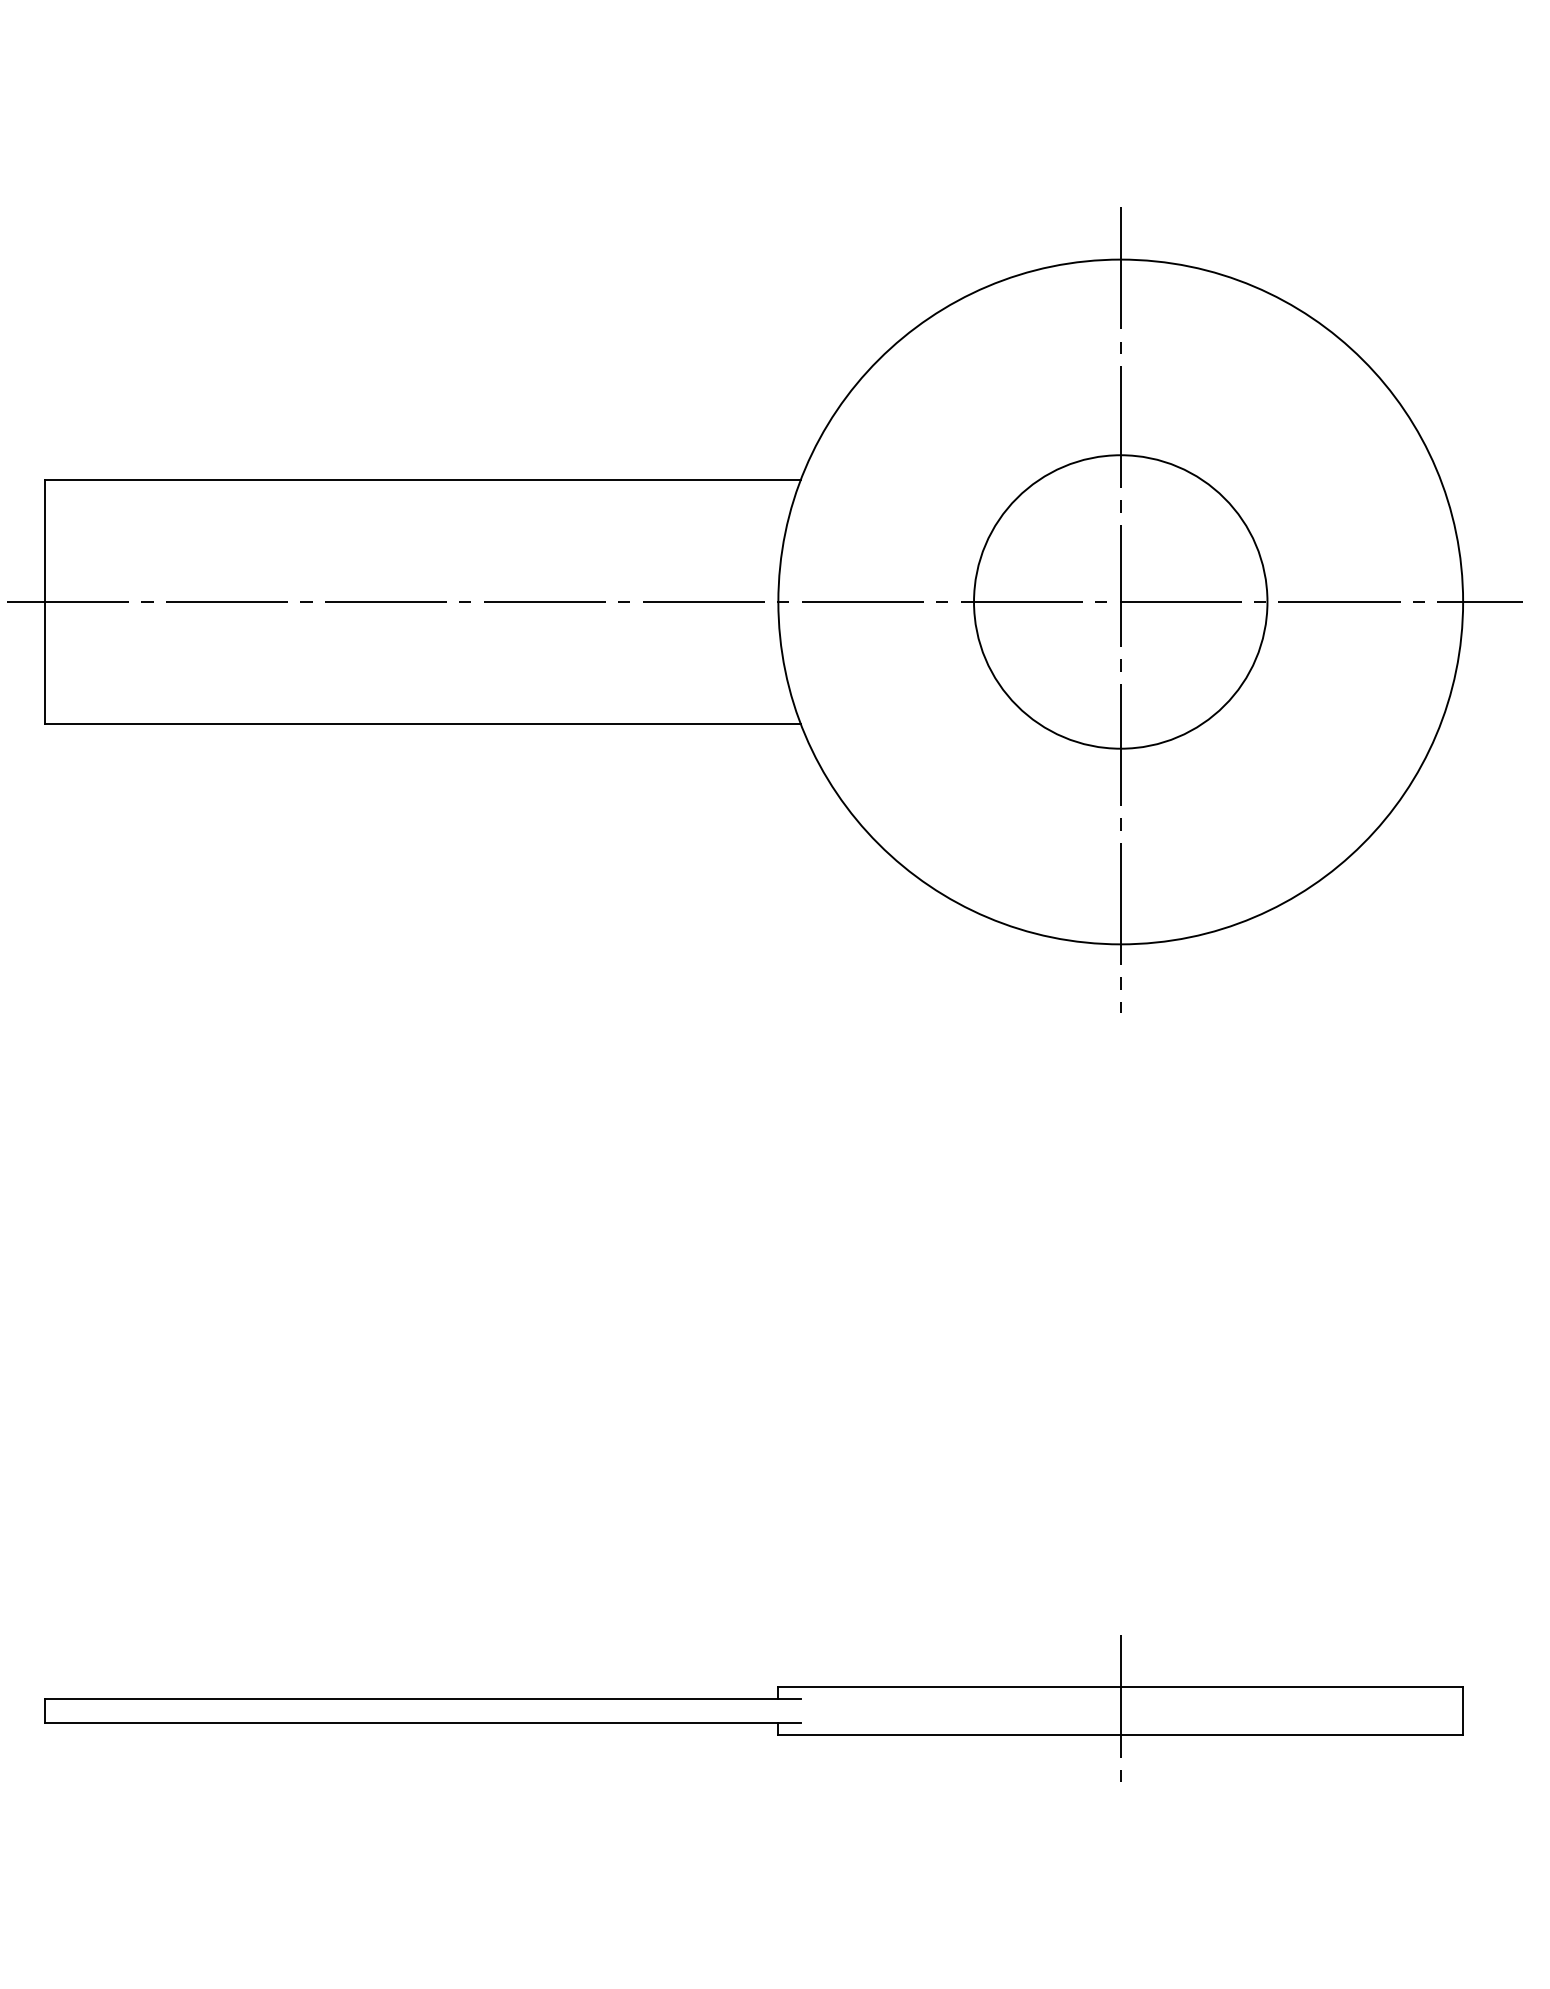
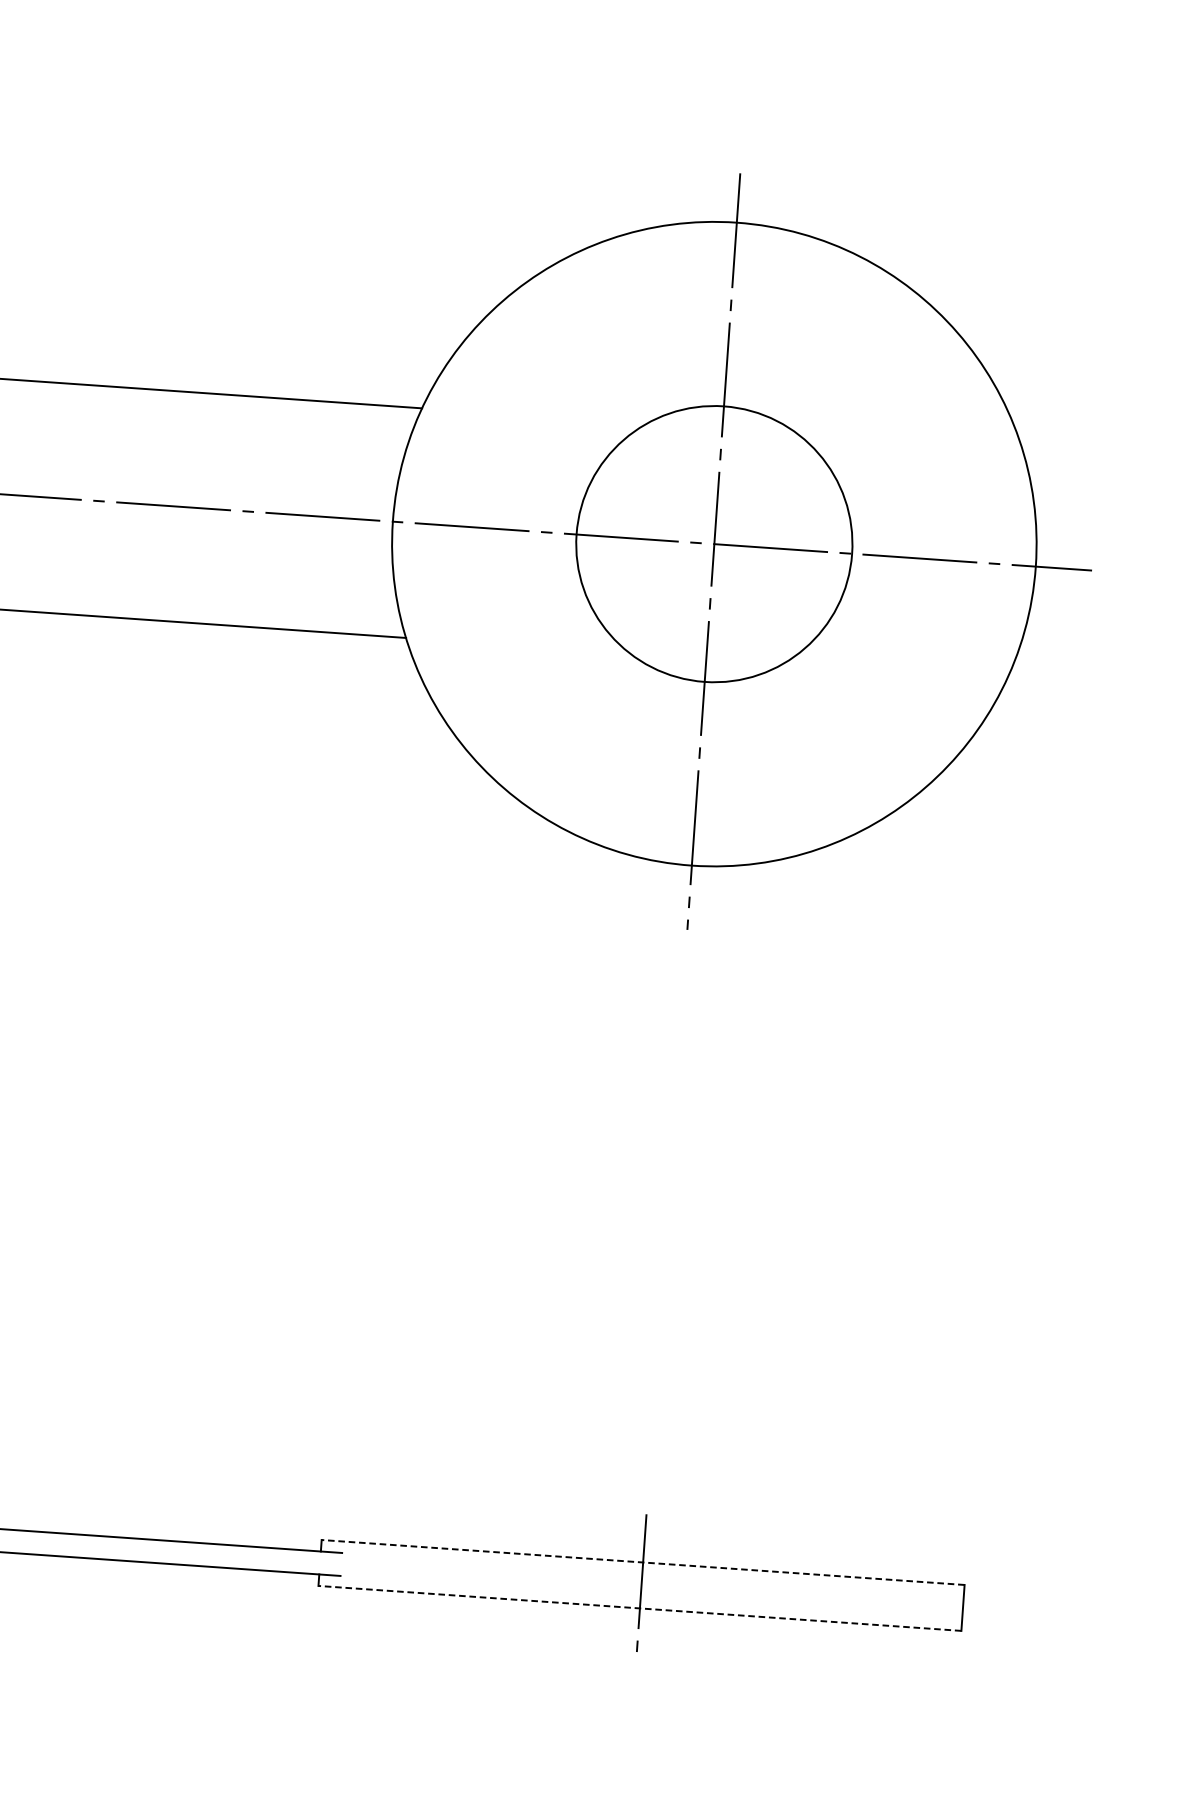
line: (1120, 1686) -> (642, 1562), solid -> dashed
line: (1120, 1735) -> (639, 1608), solid -> dashed

